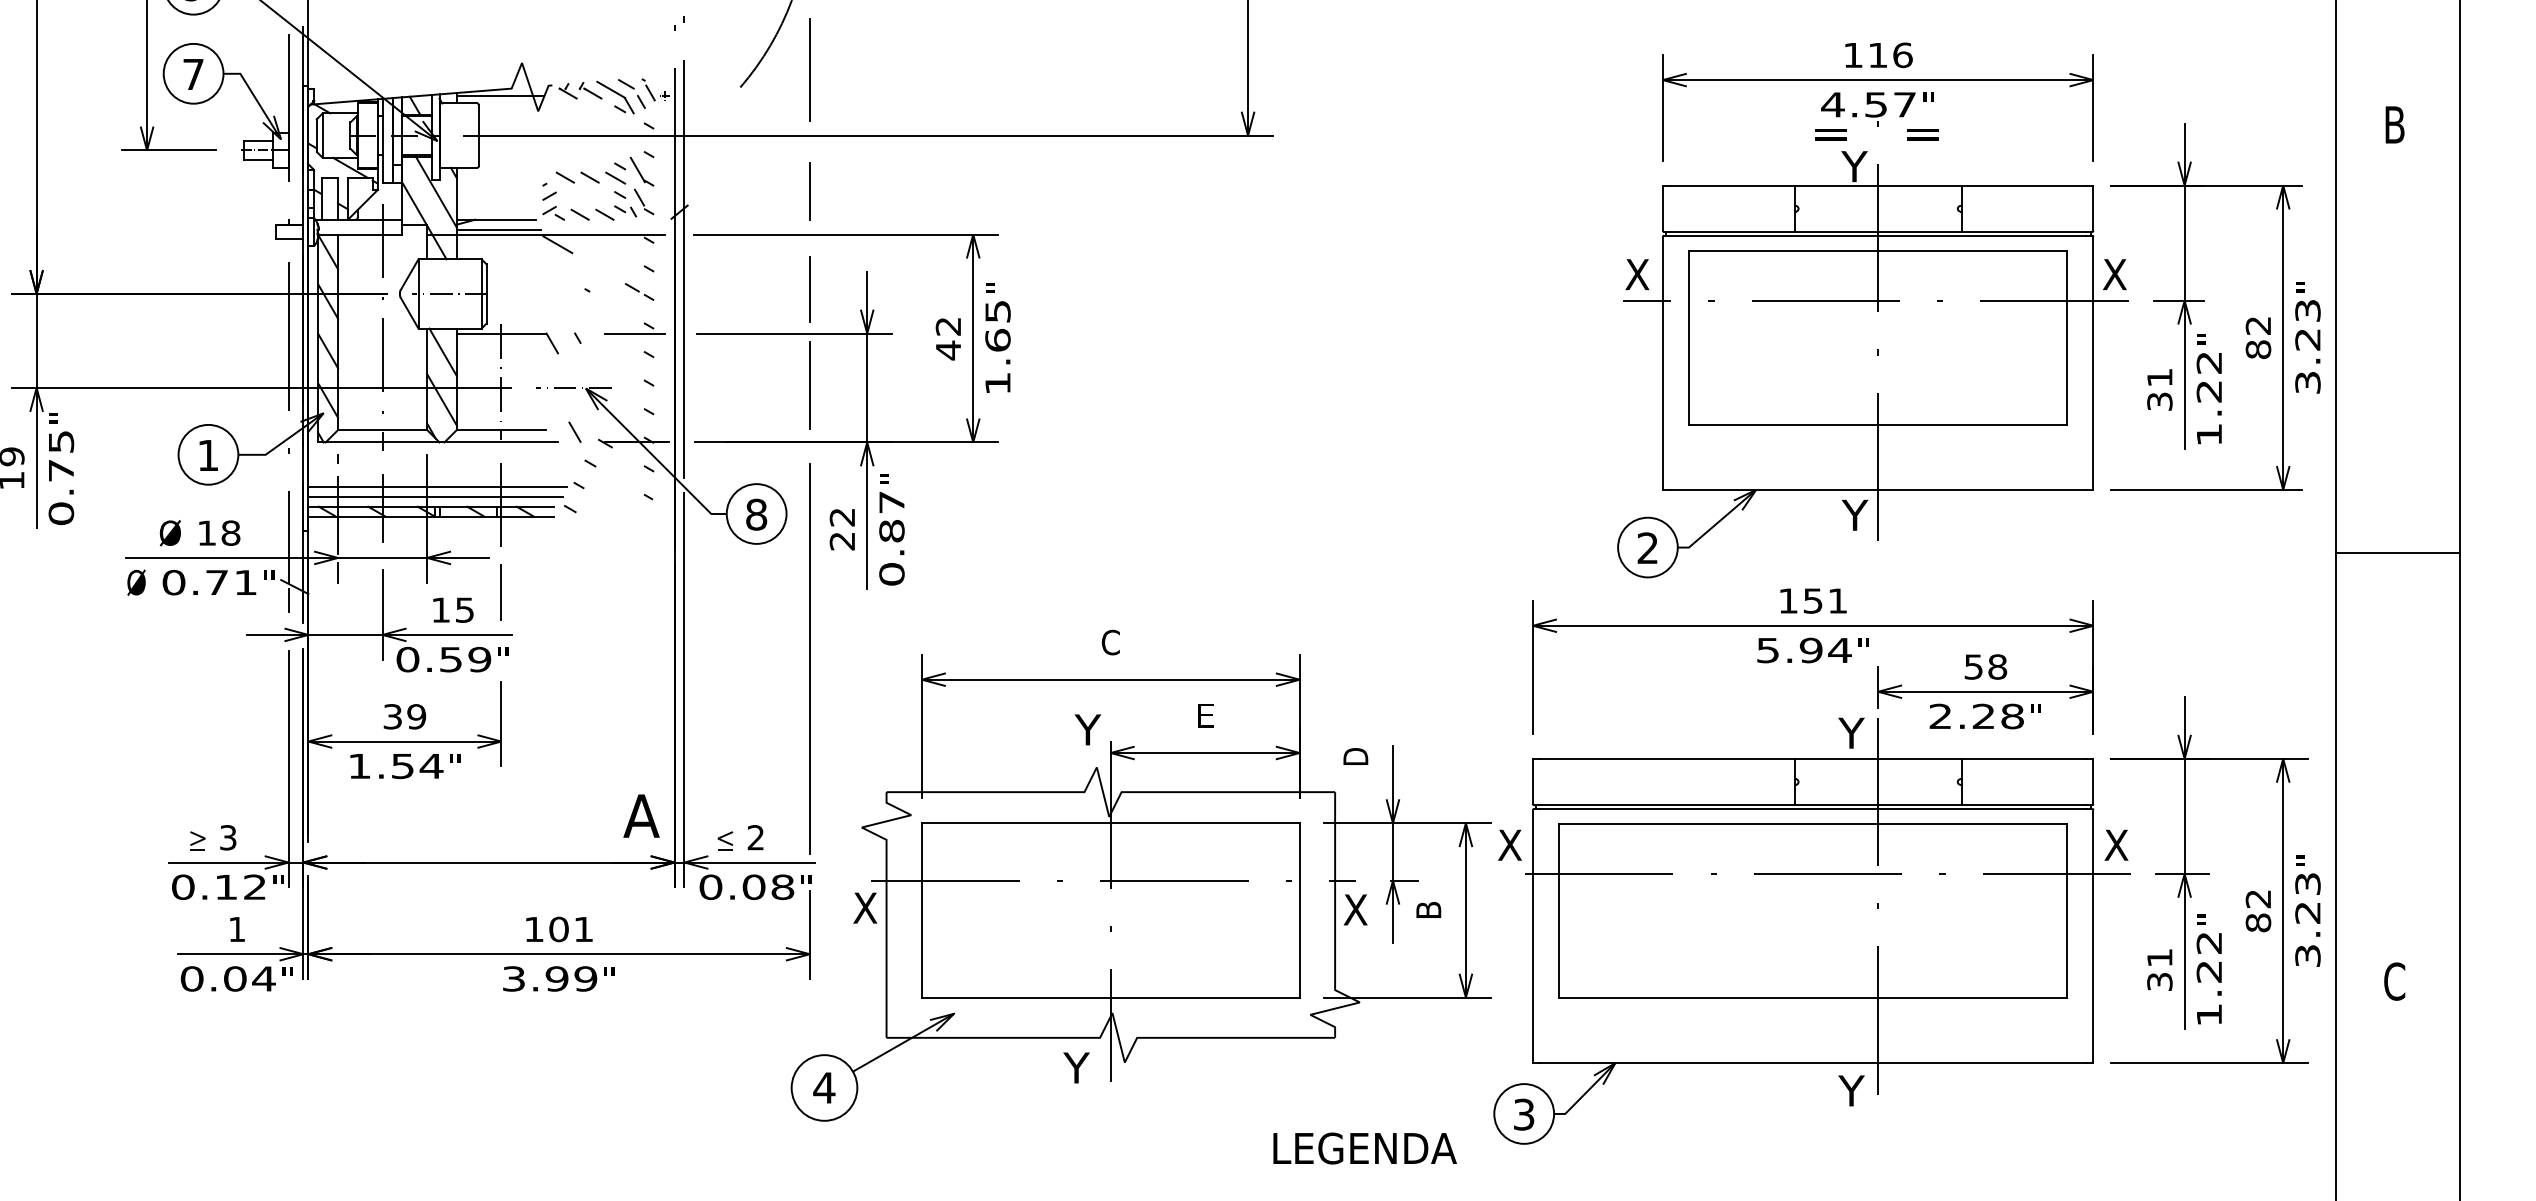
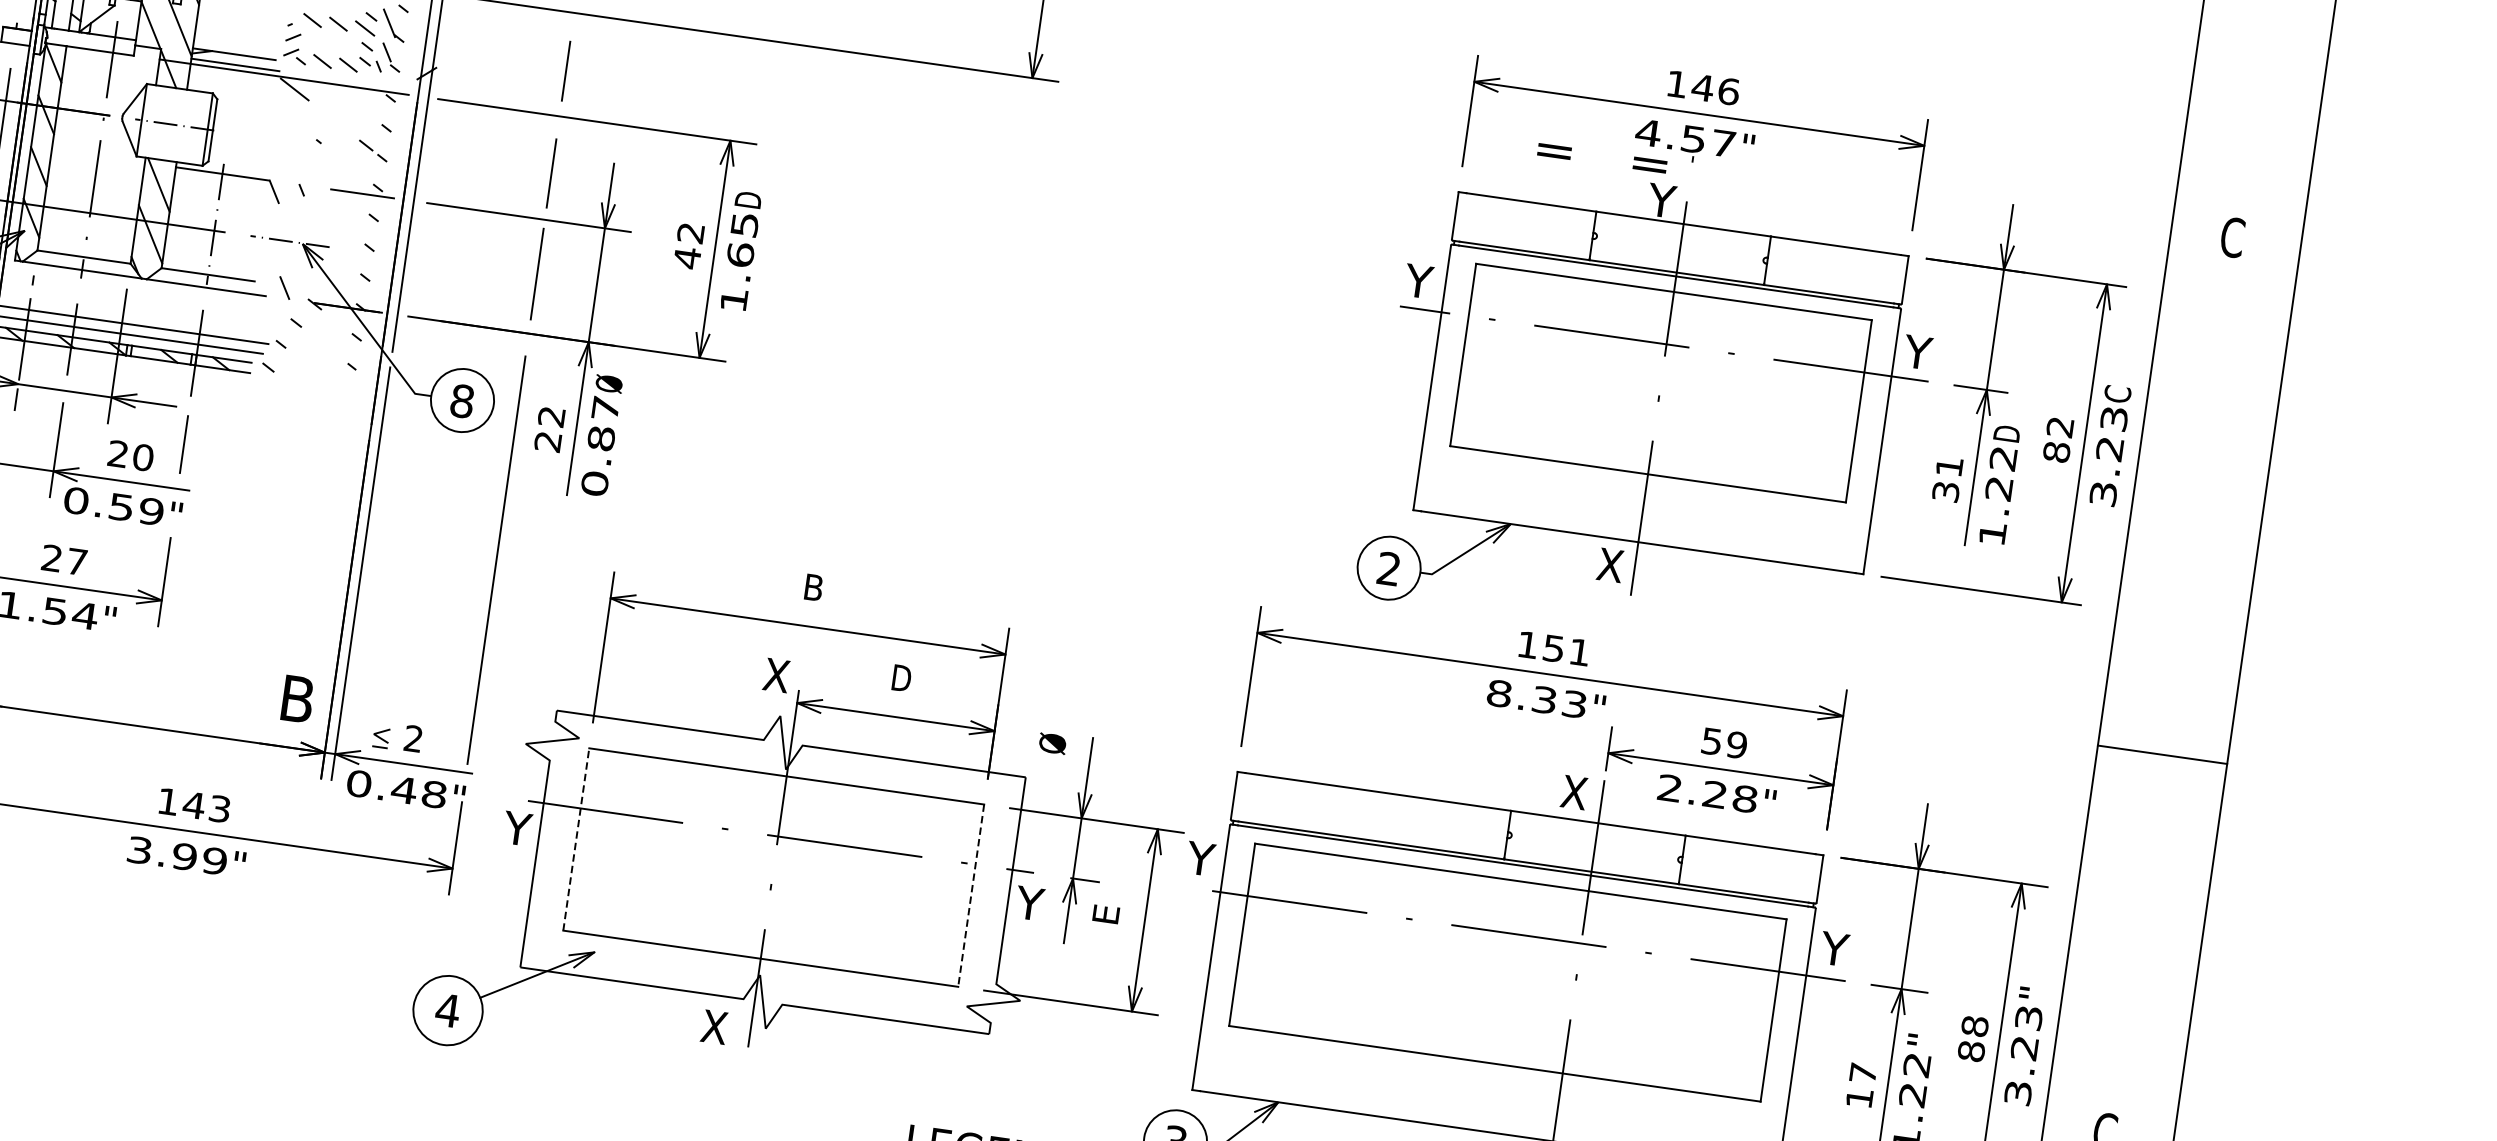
text: (1877, 55) -> (1702, 88), 116 -> 146
text: (2394, 124) -> (2232, 237), B -> C
text: (1876, 134) -> (1601, 157), moved
text: (1637, 274) -> (1418, 281), X -> Y
text: (2114, 274) -> (1917, 352), X -> Y
text: (2307, 286) -> (2117, 393), " -> C
text: (997, 287) -> (747, 199), " -> D
text: (2209, 338) -> (2007, 433), " -> D
text: (891, 478) -> (608, 383), " -> Ø
text: (1854, 514) -> (1609, 564), Y -> X
line: (2397, 553) -> (2161, 754), moved
text: (452, 609) -> (130, 455), 15 -> 20
text: (1110, 642) -> (813, 587), C -> B
text: (1804, 650) -> (1537, 699), 5.94 -> 8.33
text: (1997, 666) -> (1736, 744), 58 -> 59
text: (1205, 715) -> (901, 677), E -> D
text: (404, 716) -> (64, 559), 39 -> 27
text: (1087, 729) -> (776, 675), Y -> X
text: (1851, 732) -> (1574, 791), Y -> X
text: (1355, 756) -> (1052, 743), D -> Ø
text: (641, 815) -> (297, 698), A -> B
text: (1510, 844) -> (1201, 858), X -> Y
text: (2116, 844) -> (1834, 948), X -> Y
text: (753, 887) -> (403, 790), 0.08 -> 0.48
text: (2258, 898) -> (1975, 1025), 82 -> 88
text: (865, 907) -> (517, 828), X -> Y
line: (921, 909) -> (575, 838), solid -> dashed
text: (1355, 909) -> (1029, 903), X -> Y
text: (1428, 909) -> (1105, 913), B -> E
line: (1299, 910) -> (970, 895), solid -> dashed
text: (570, 929) -> (206, 807), 101 -> 143
text: (2159, 969) -> (1861, 1085), 31 -> 17
text: (1076, 1067) -> (714, 1026), Y -> X

